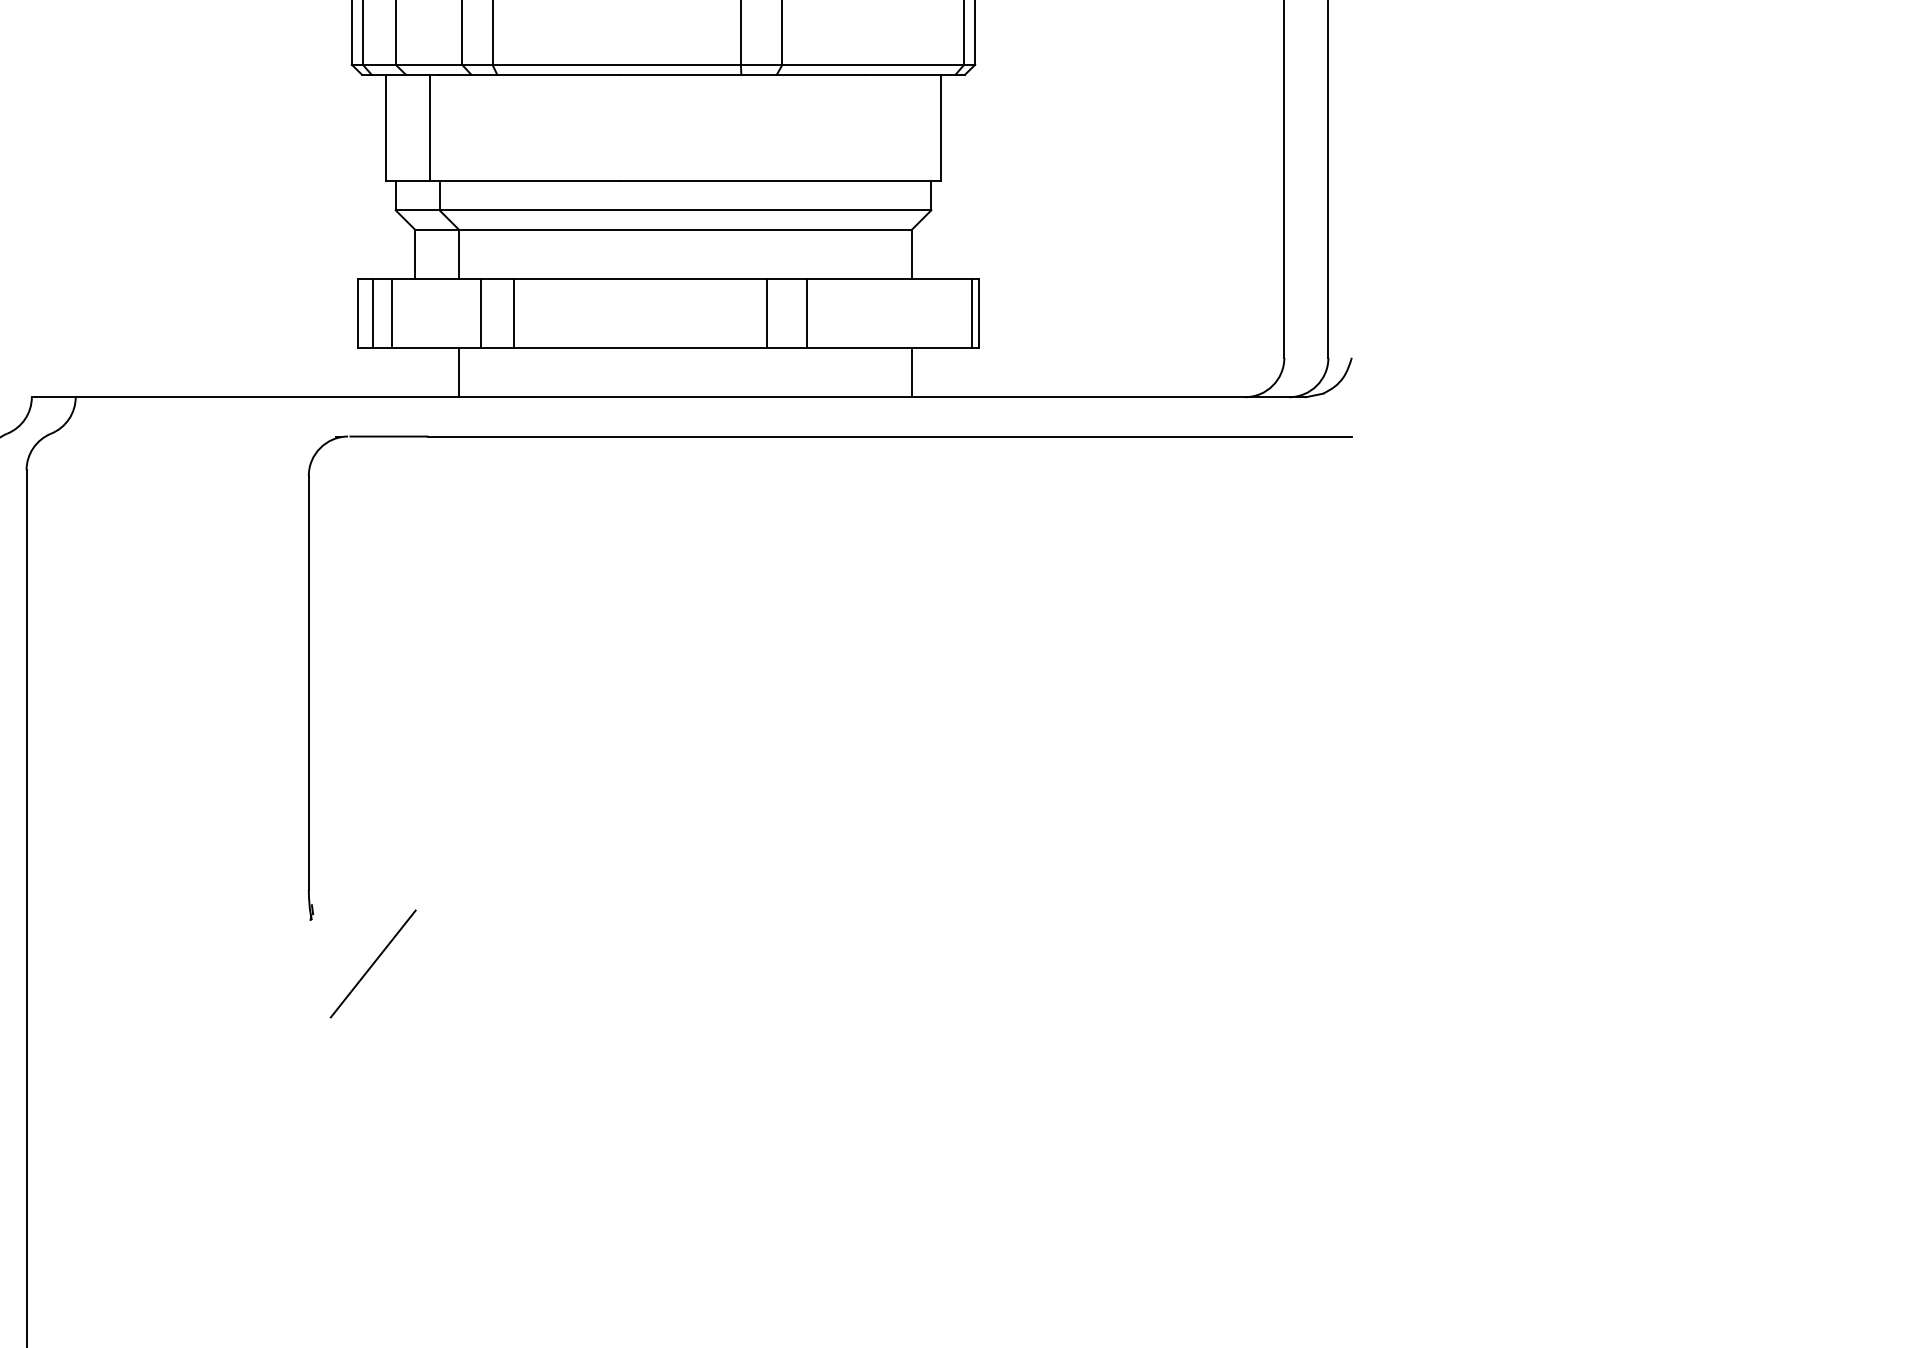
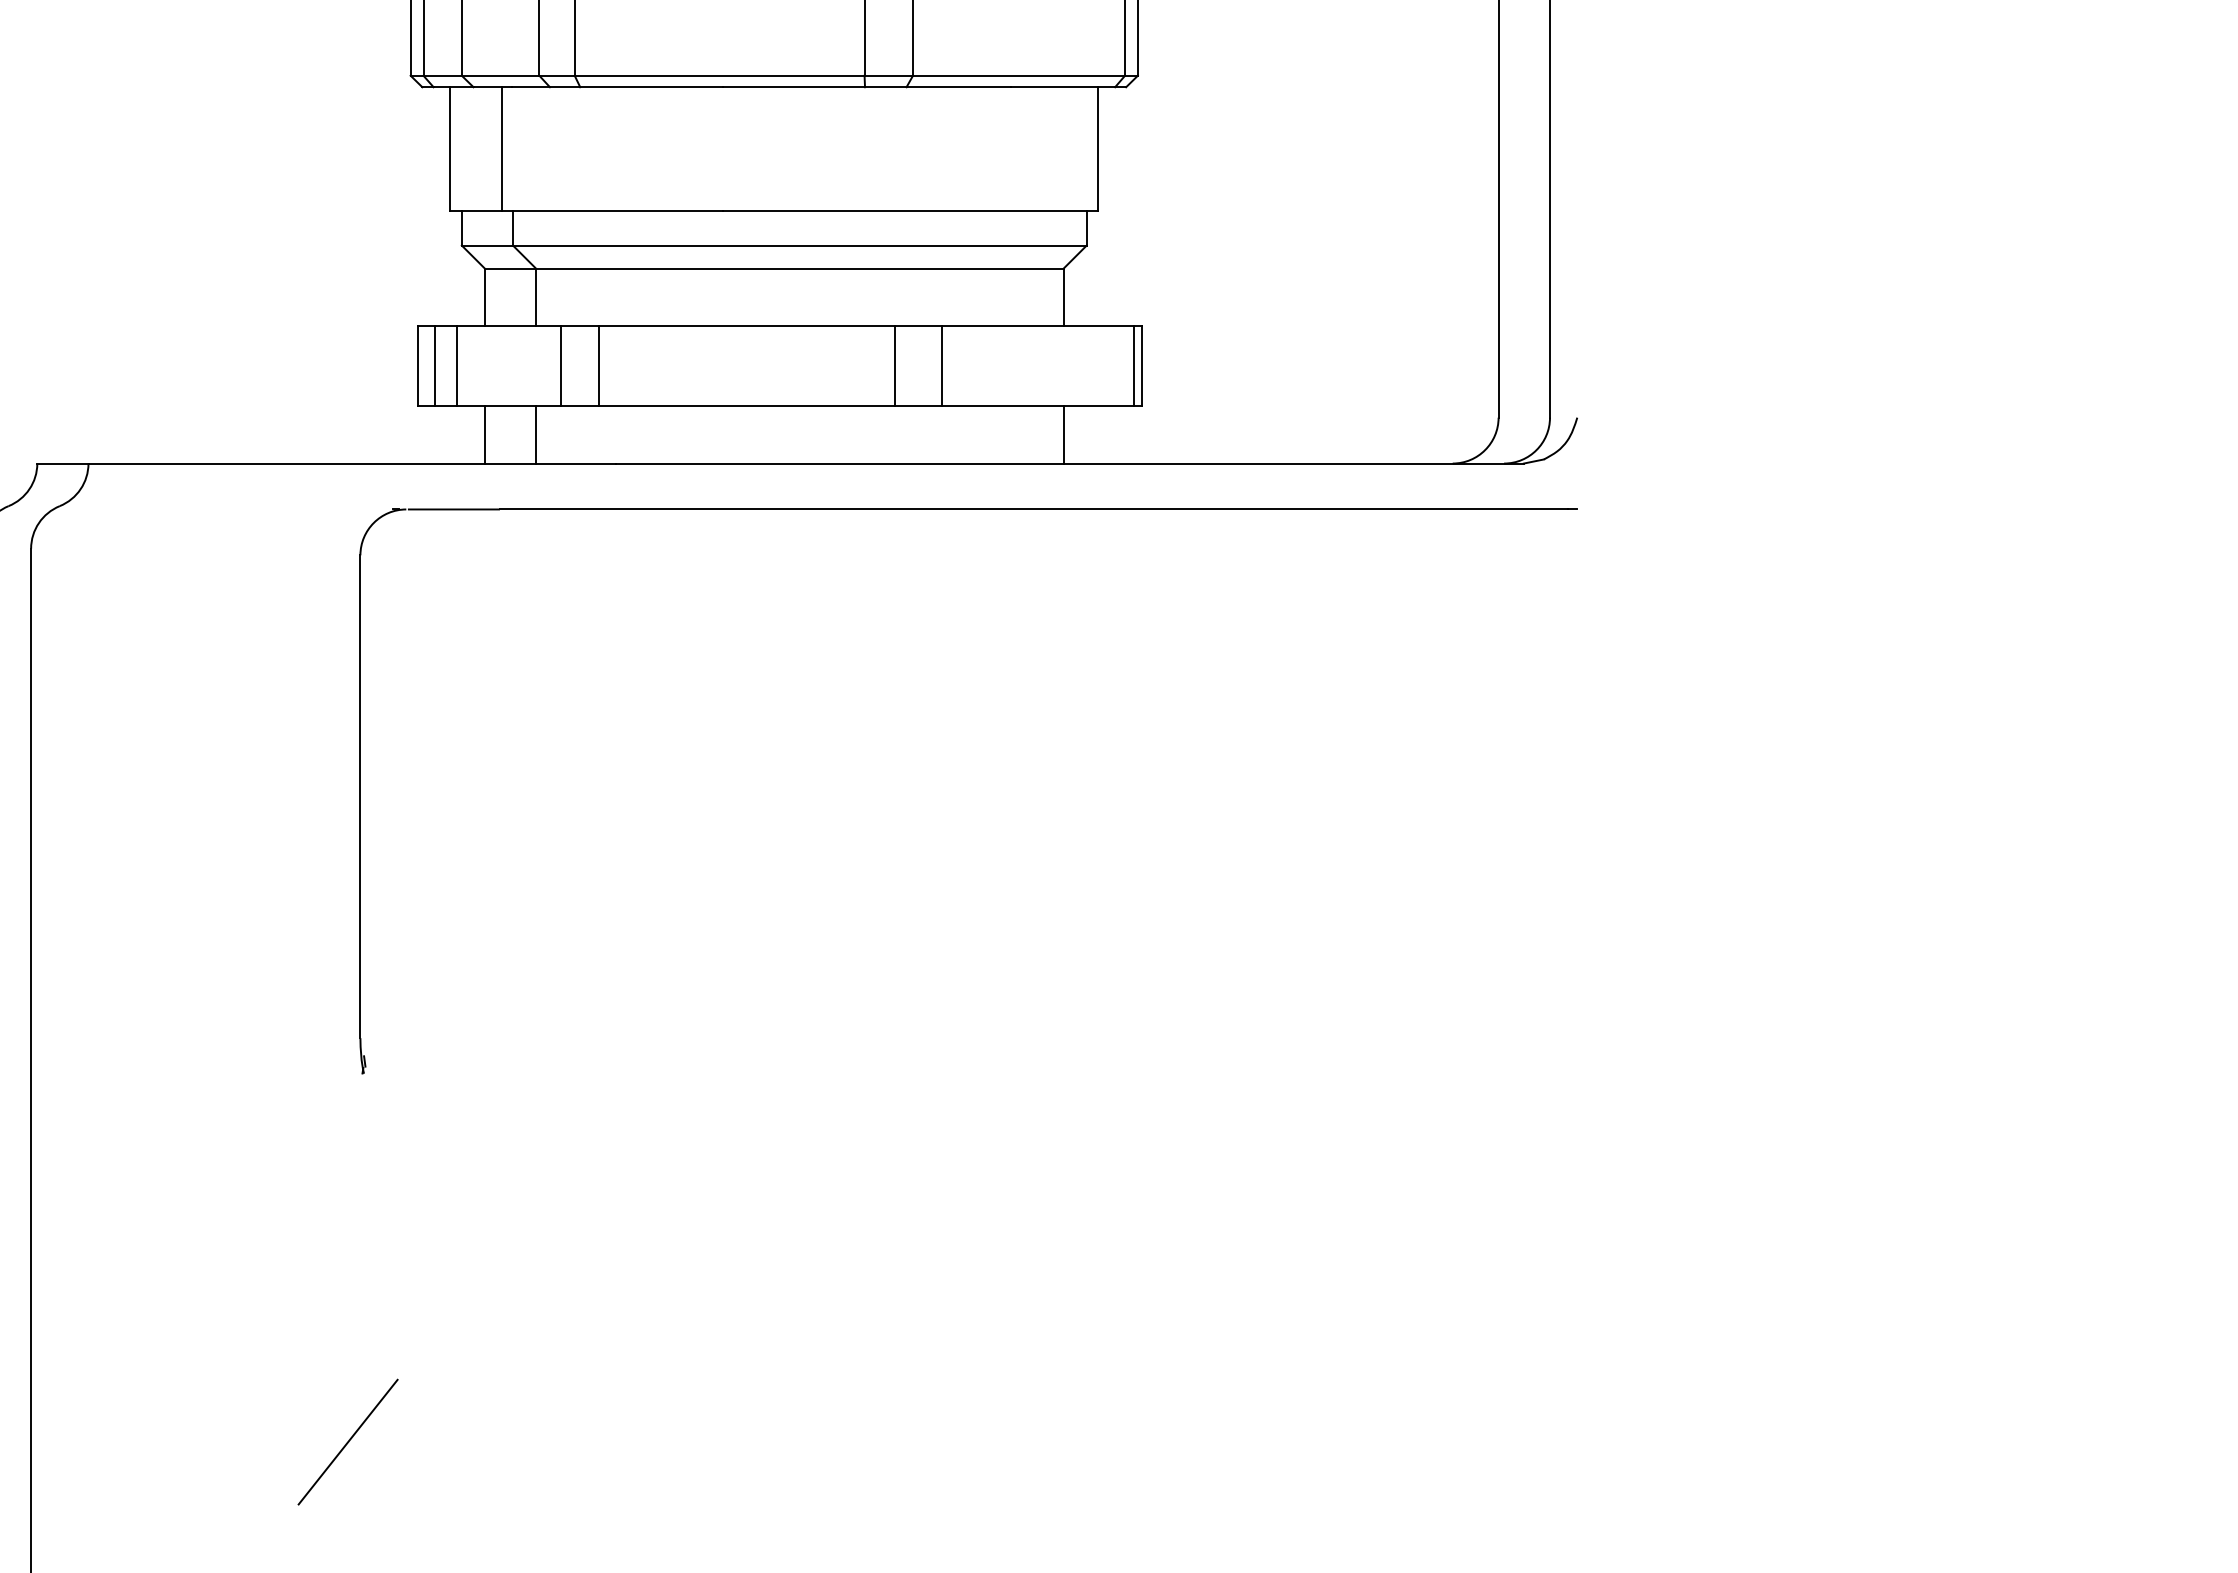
line: (415, 372) -> (484, 434), added
line: (372, 963) -> (347, 1441), moved

